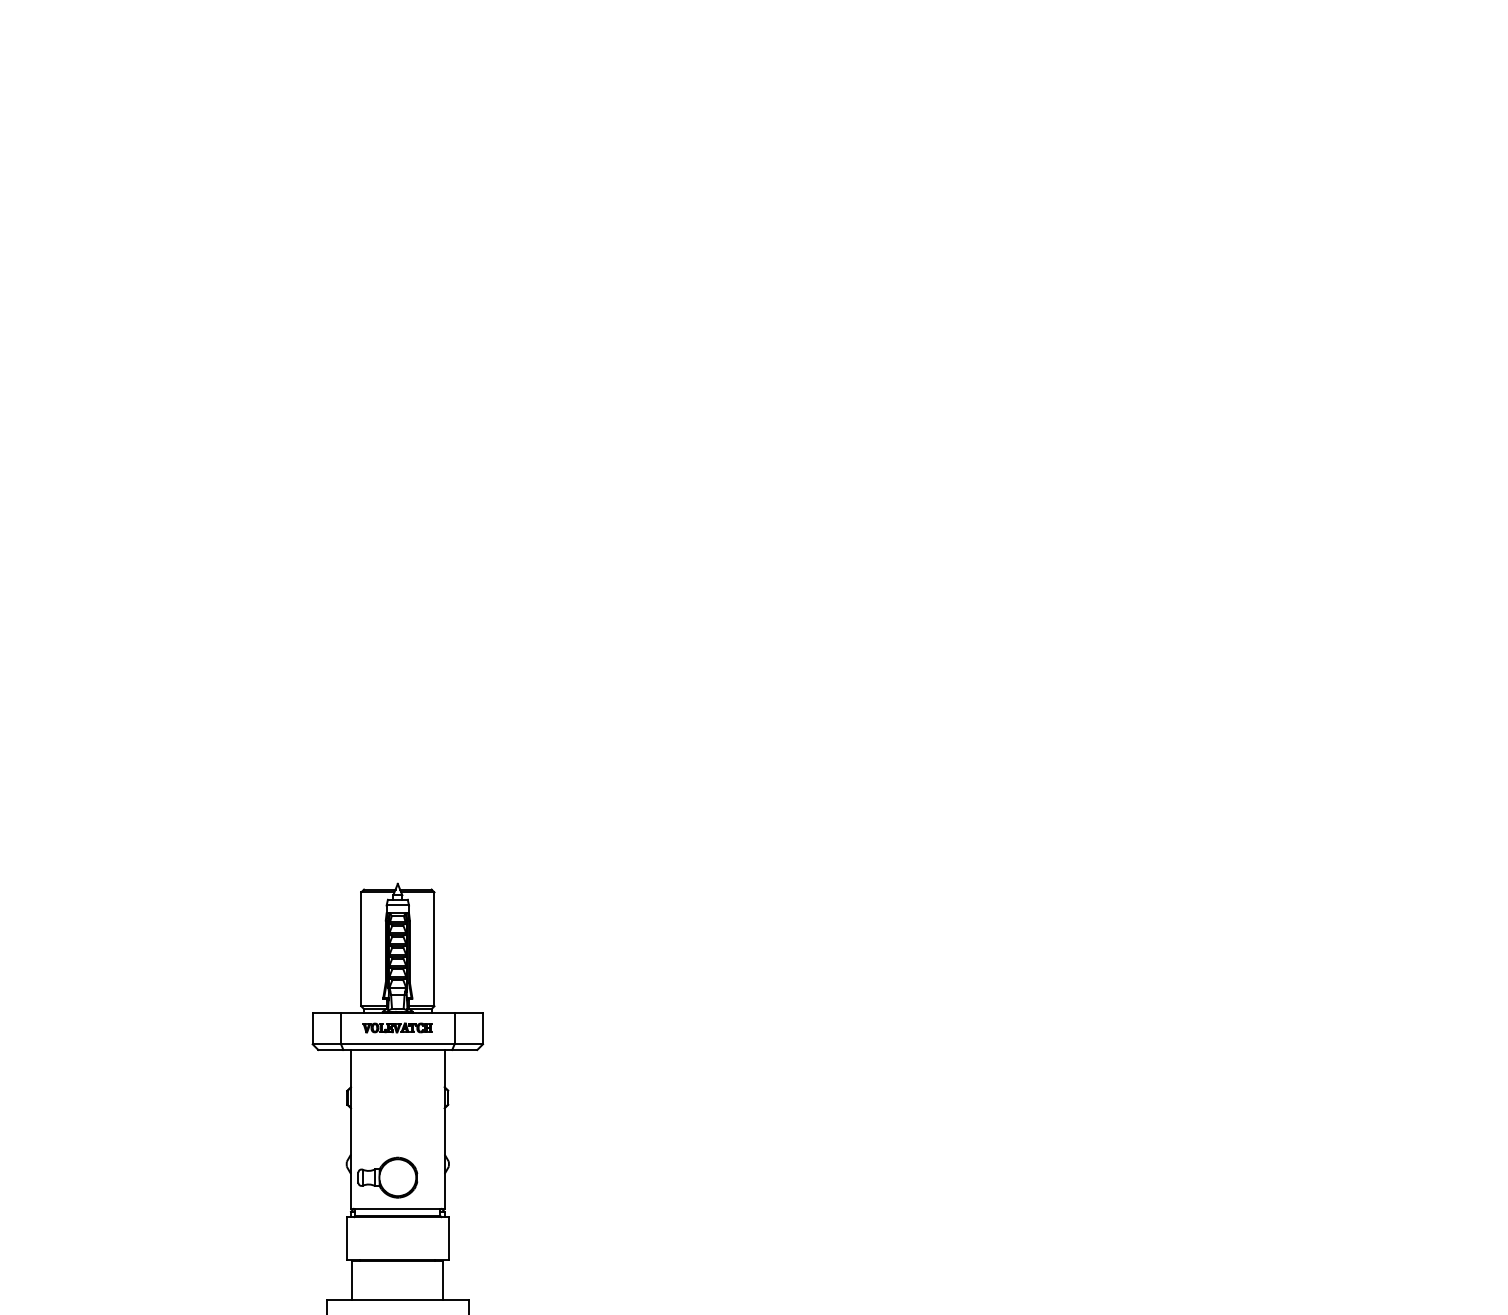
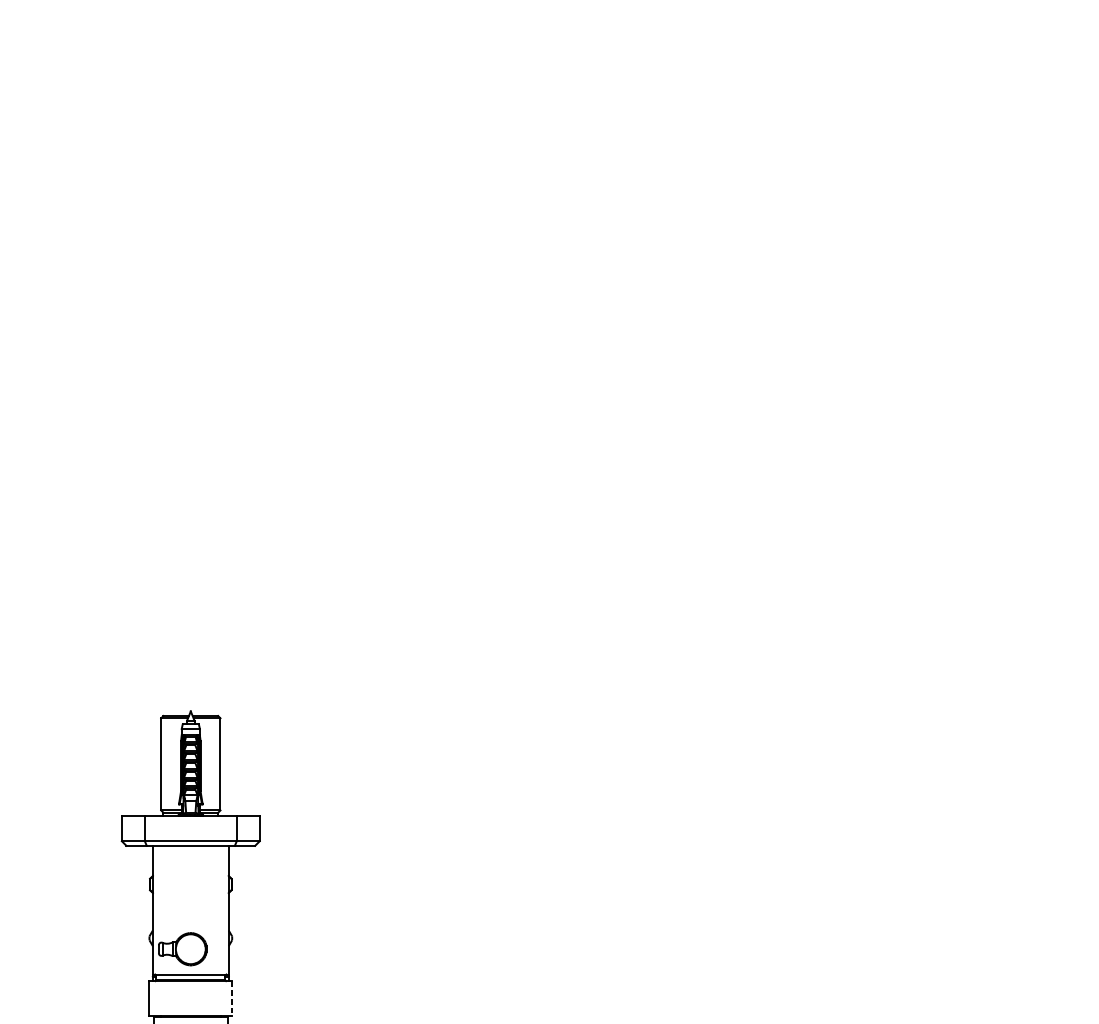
part: (397, 1027) -> (190, 827), removed
line: (448, 1238) -> (231, 998), solid -> dashed

